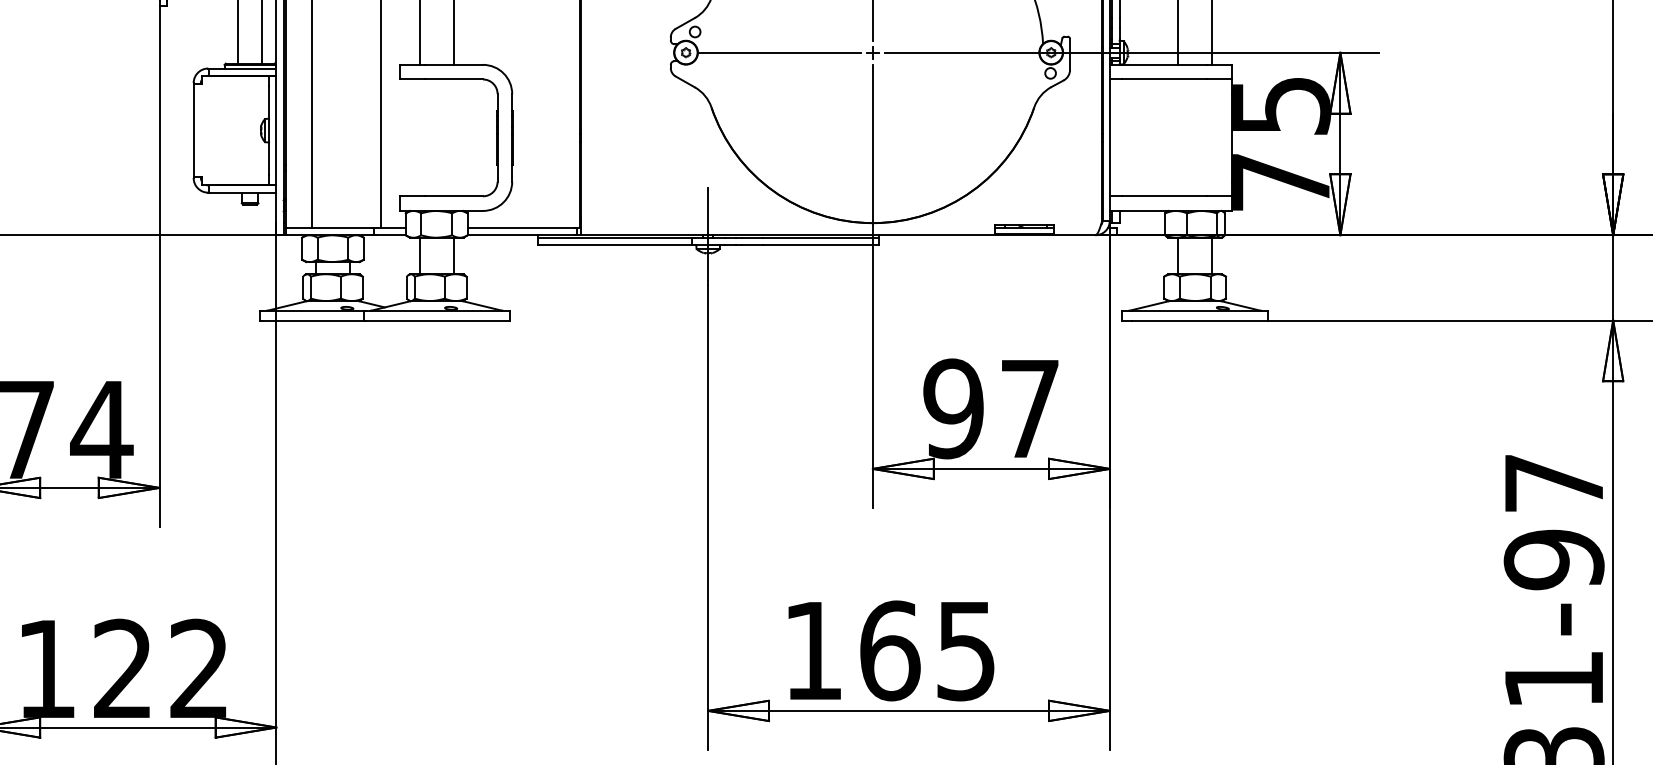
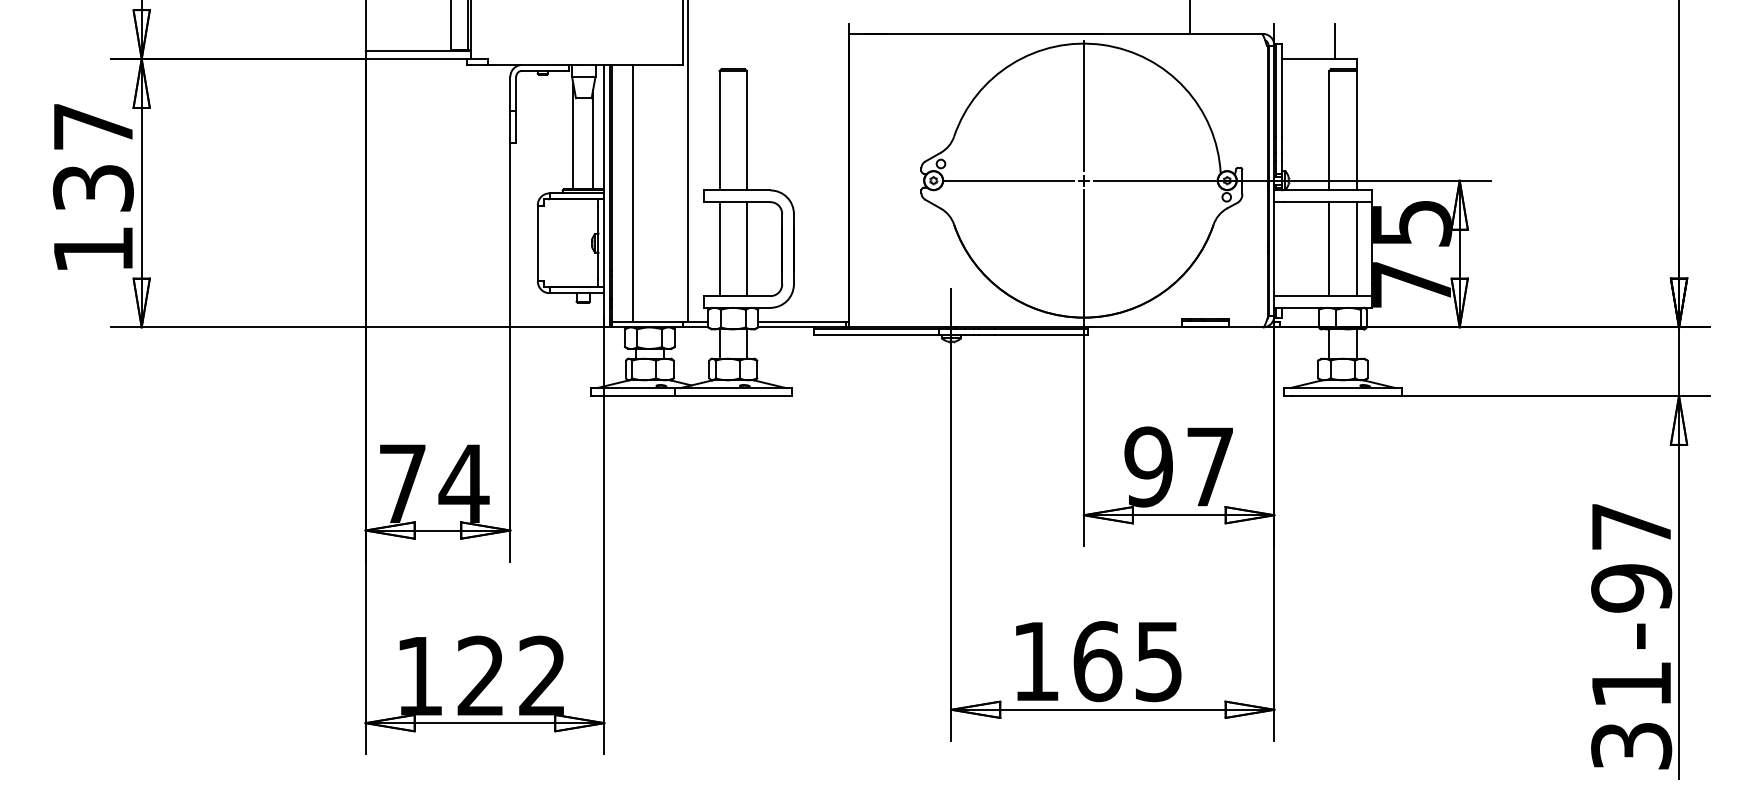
line: (419, 138) -> (719, 249), added
line: (453, 138) -> (746, 249), added
line: (1178, 138) -> (1329, 249), added
line: (1211, 138) -> (1356, 249), added

